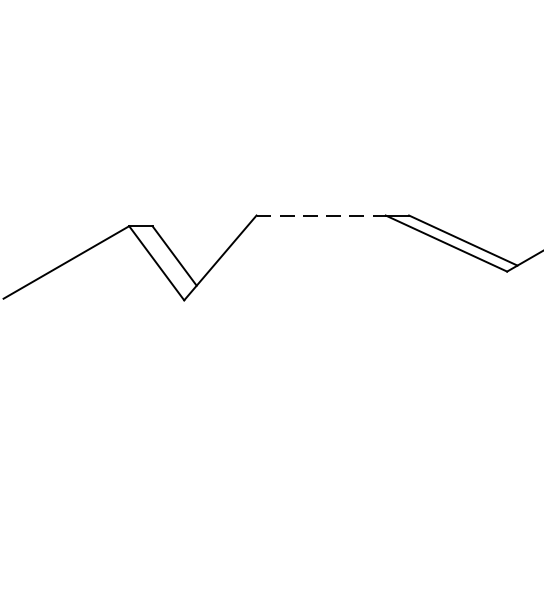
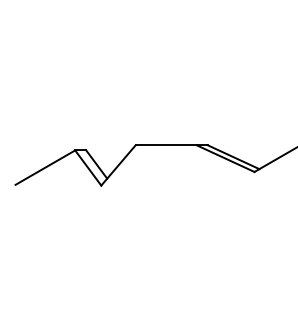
line: (321, 215) -> (166, 145), dashed -> solid

